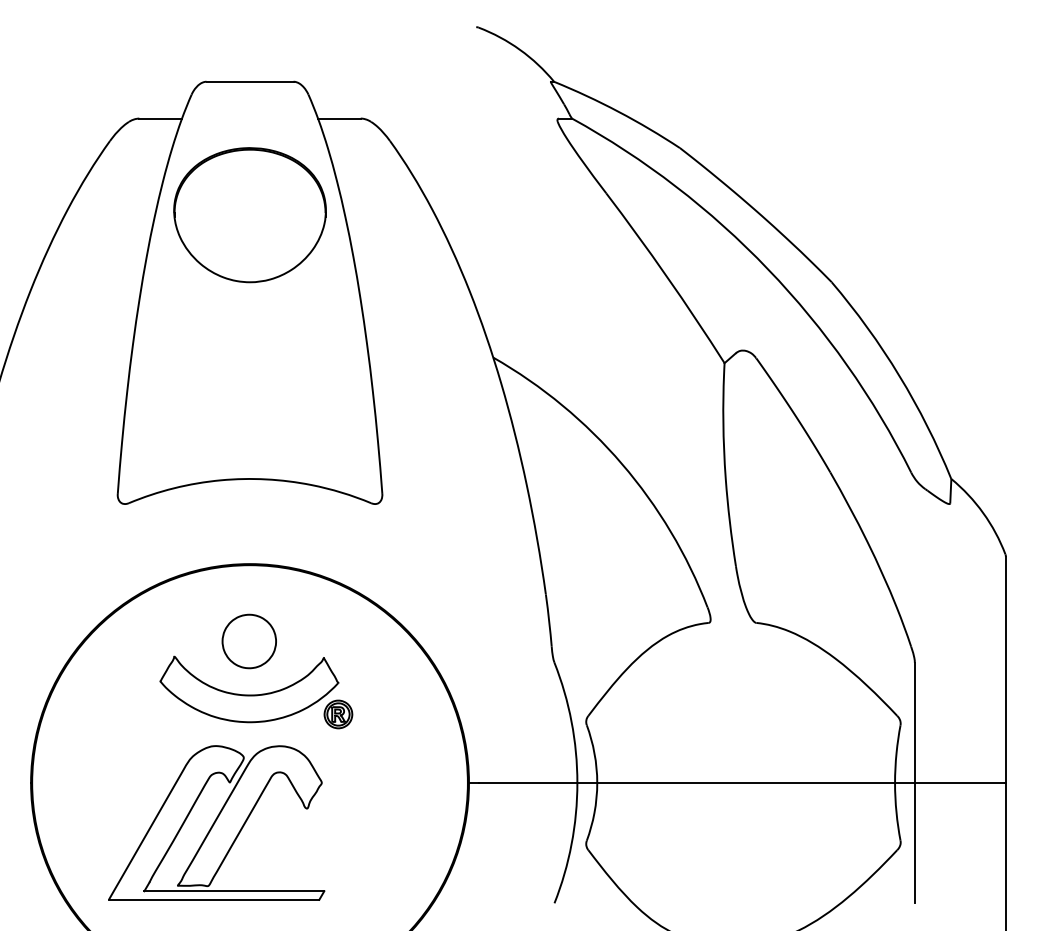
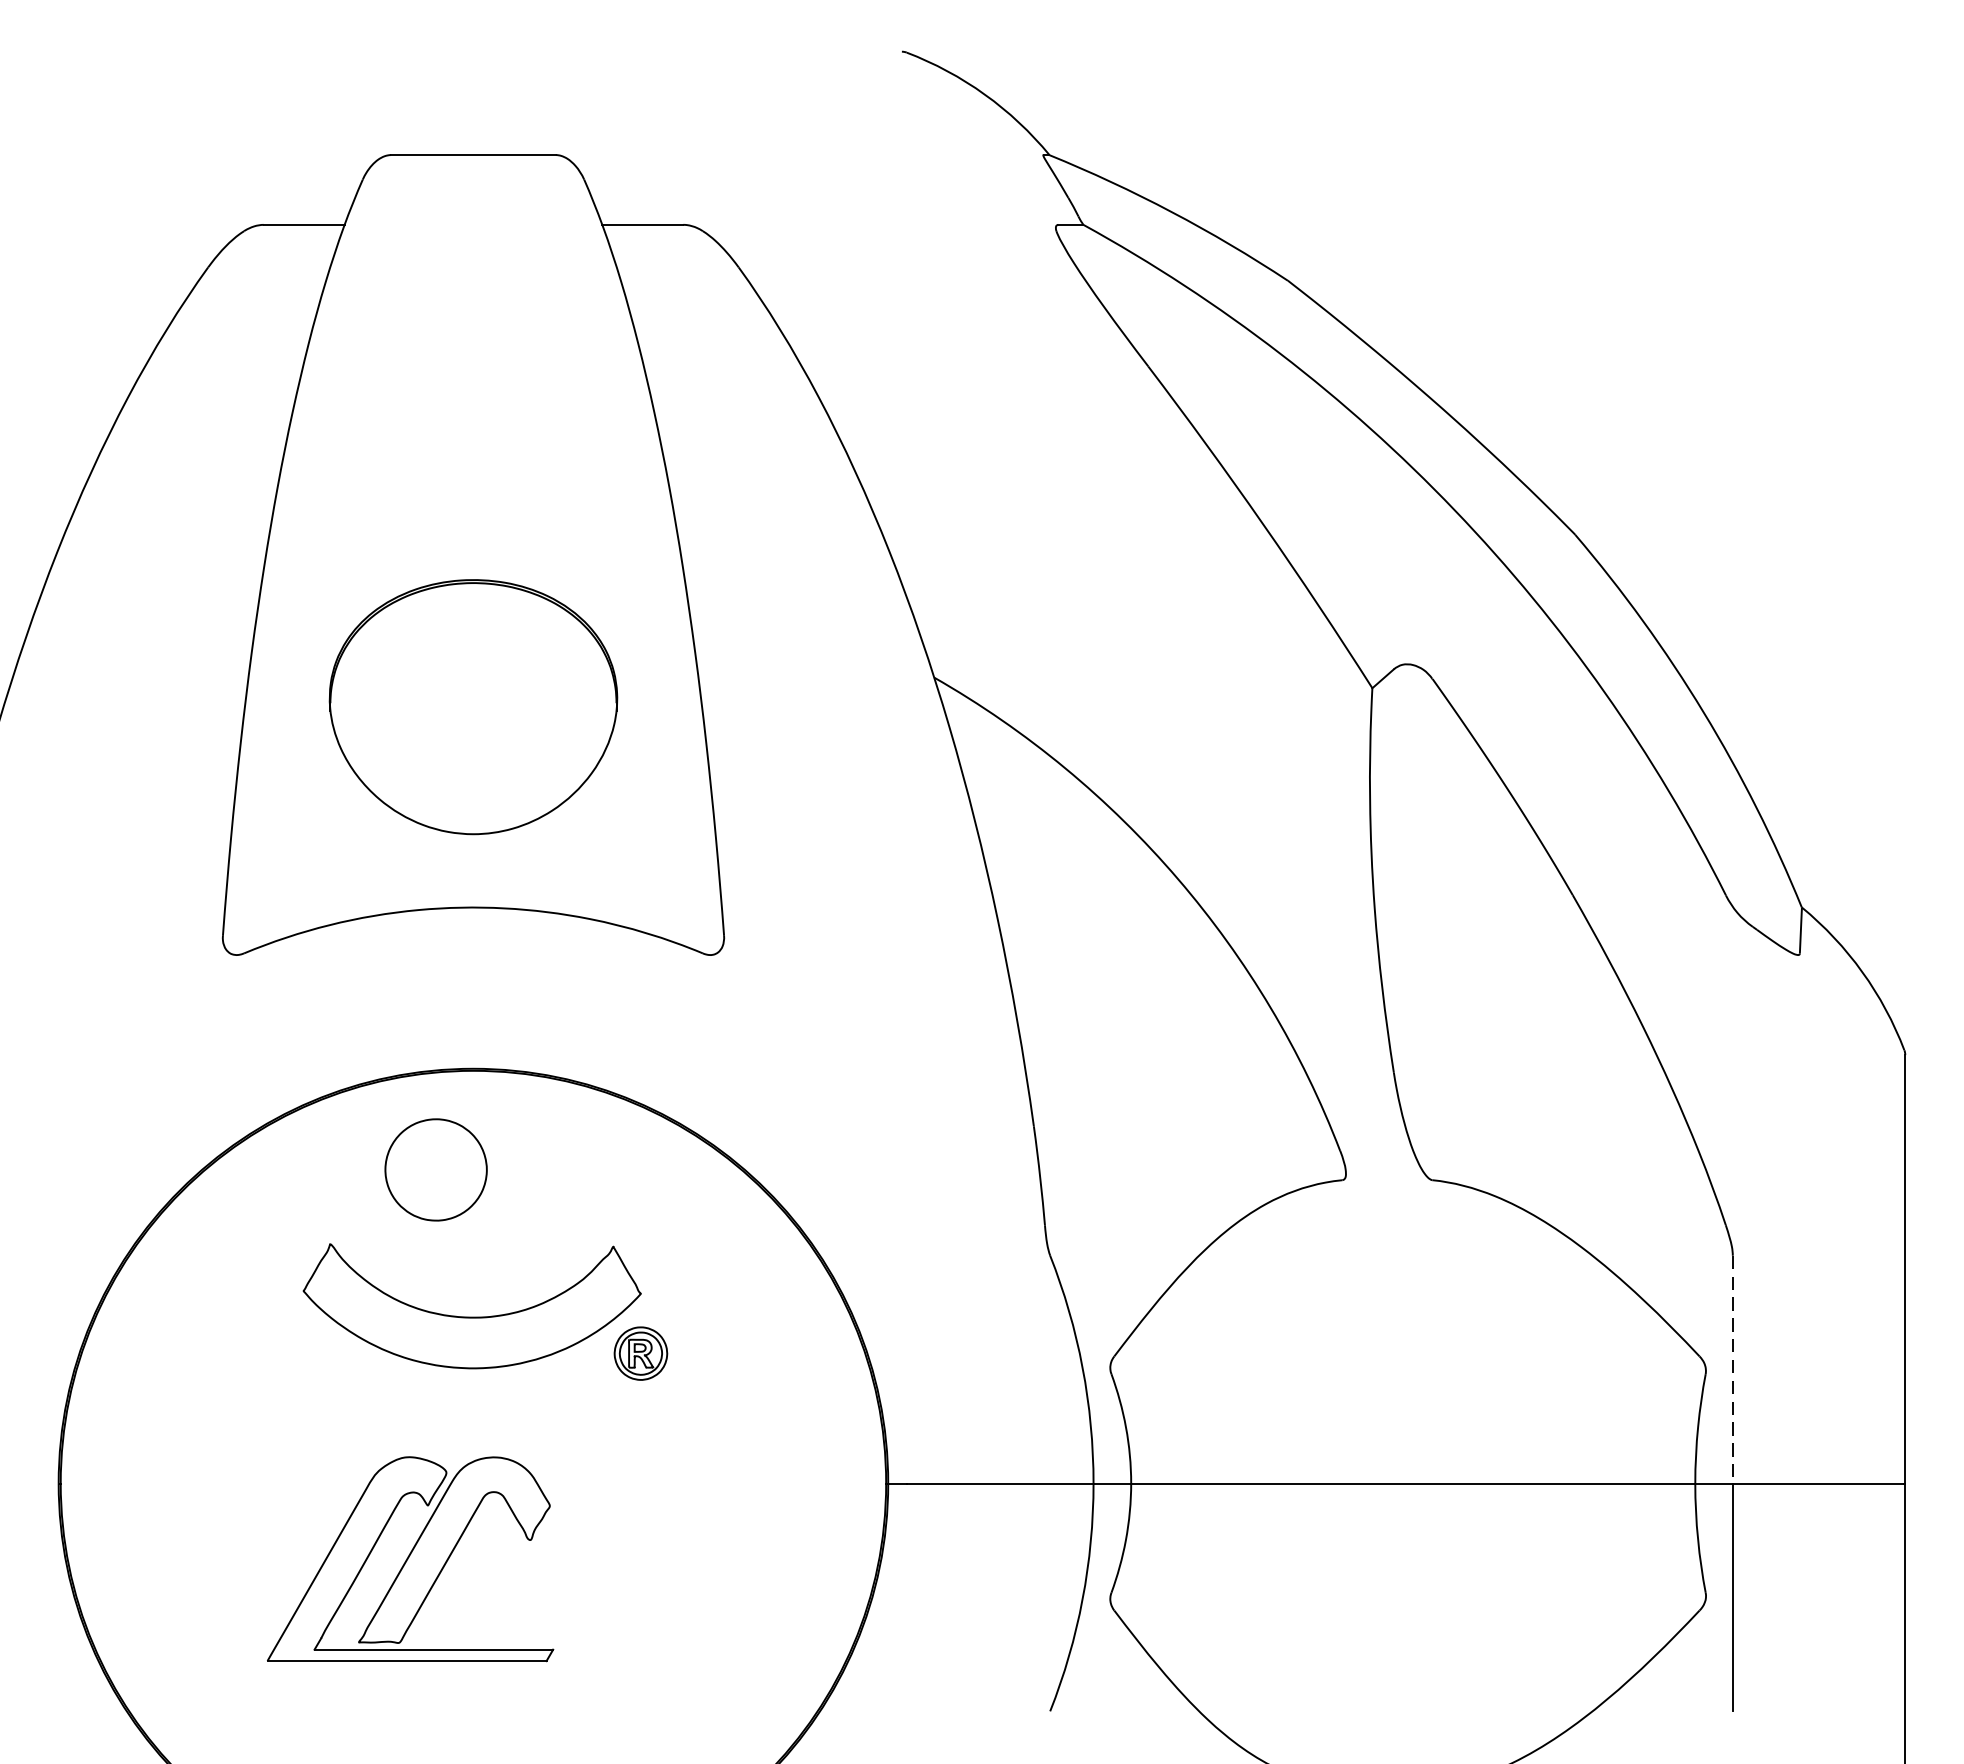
part: (249, 215) -> (472, 707), moved
part: (248, 641) -> (434, 1169), moved
line: (914, 723) -> (1732, 1370), solid -> dashed
part: (216, 822) -> (409, 1558), size x0.7

